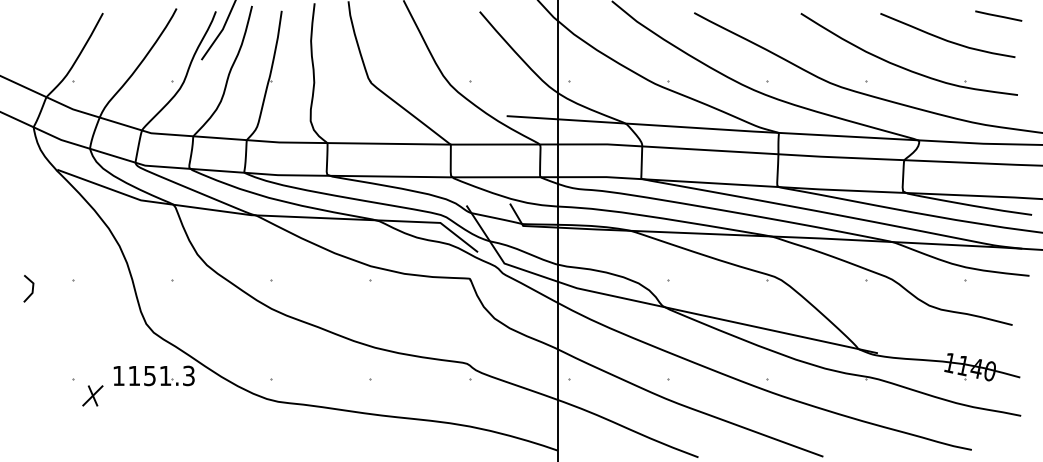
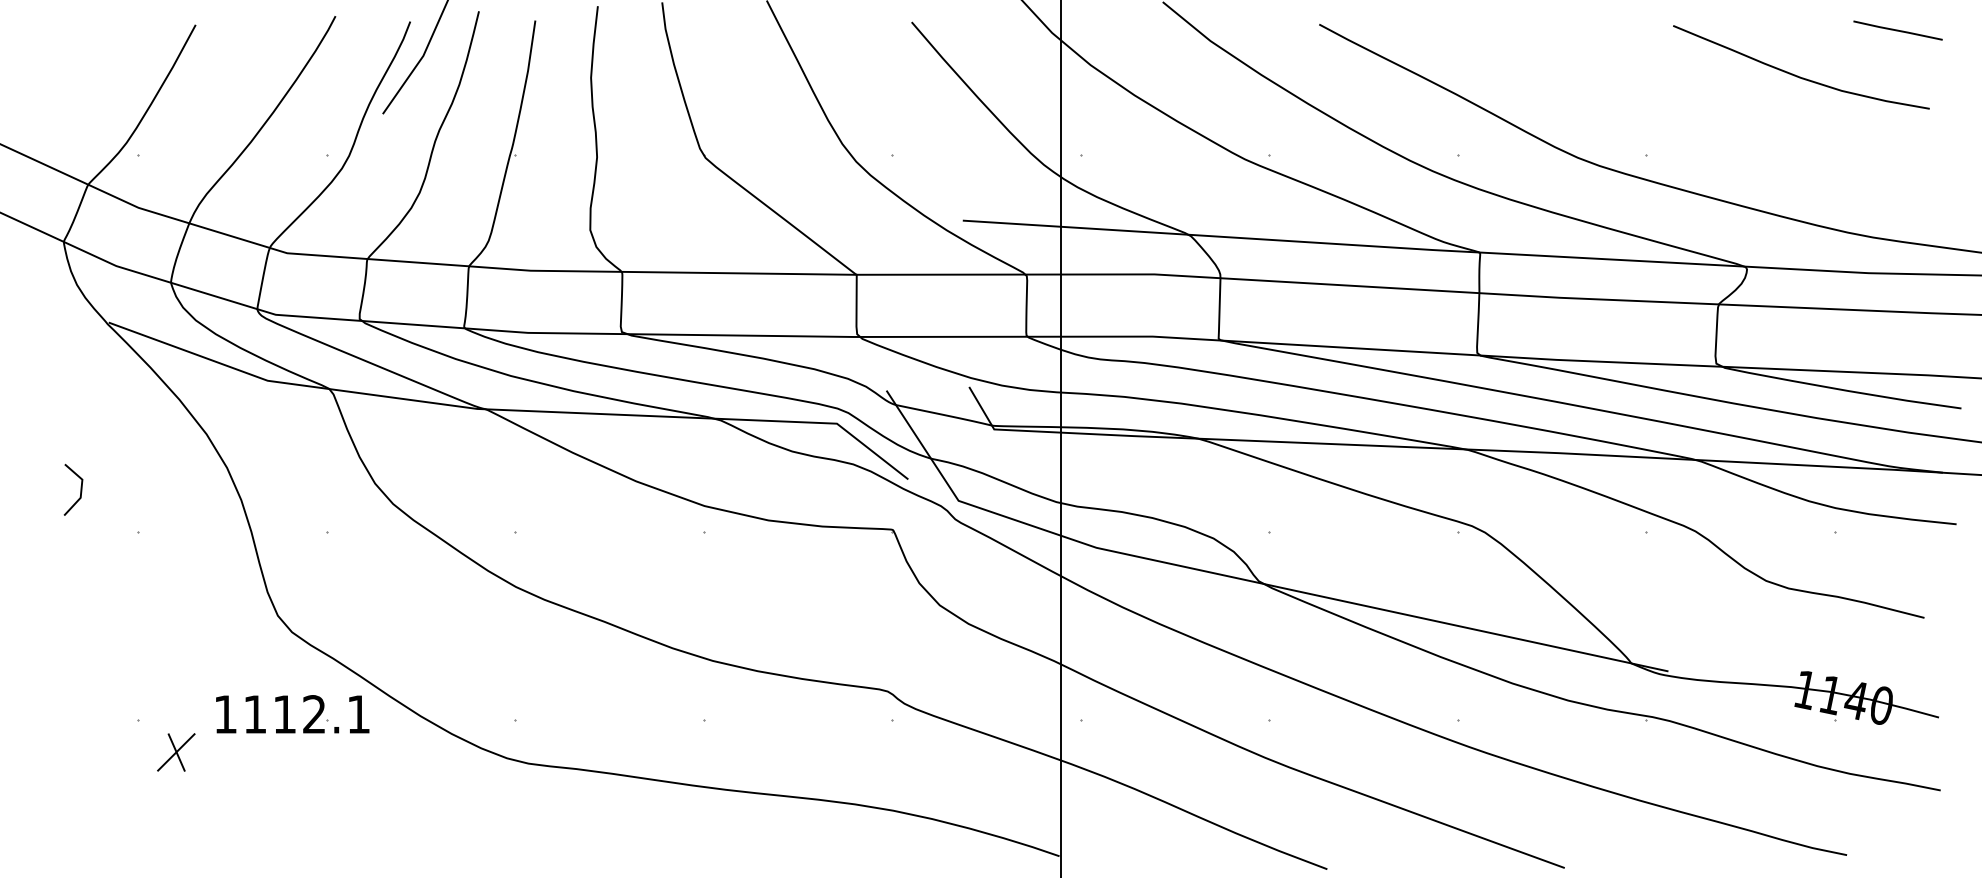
part: (902, 66) -> (1715, 126), removed
line: (31, 290) -> (78, 493), moved
text: (169, 375) -> (321, 713), 1151.3 -> 1112.1

